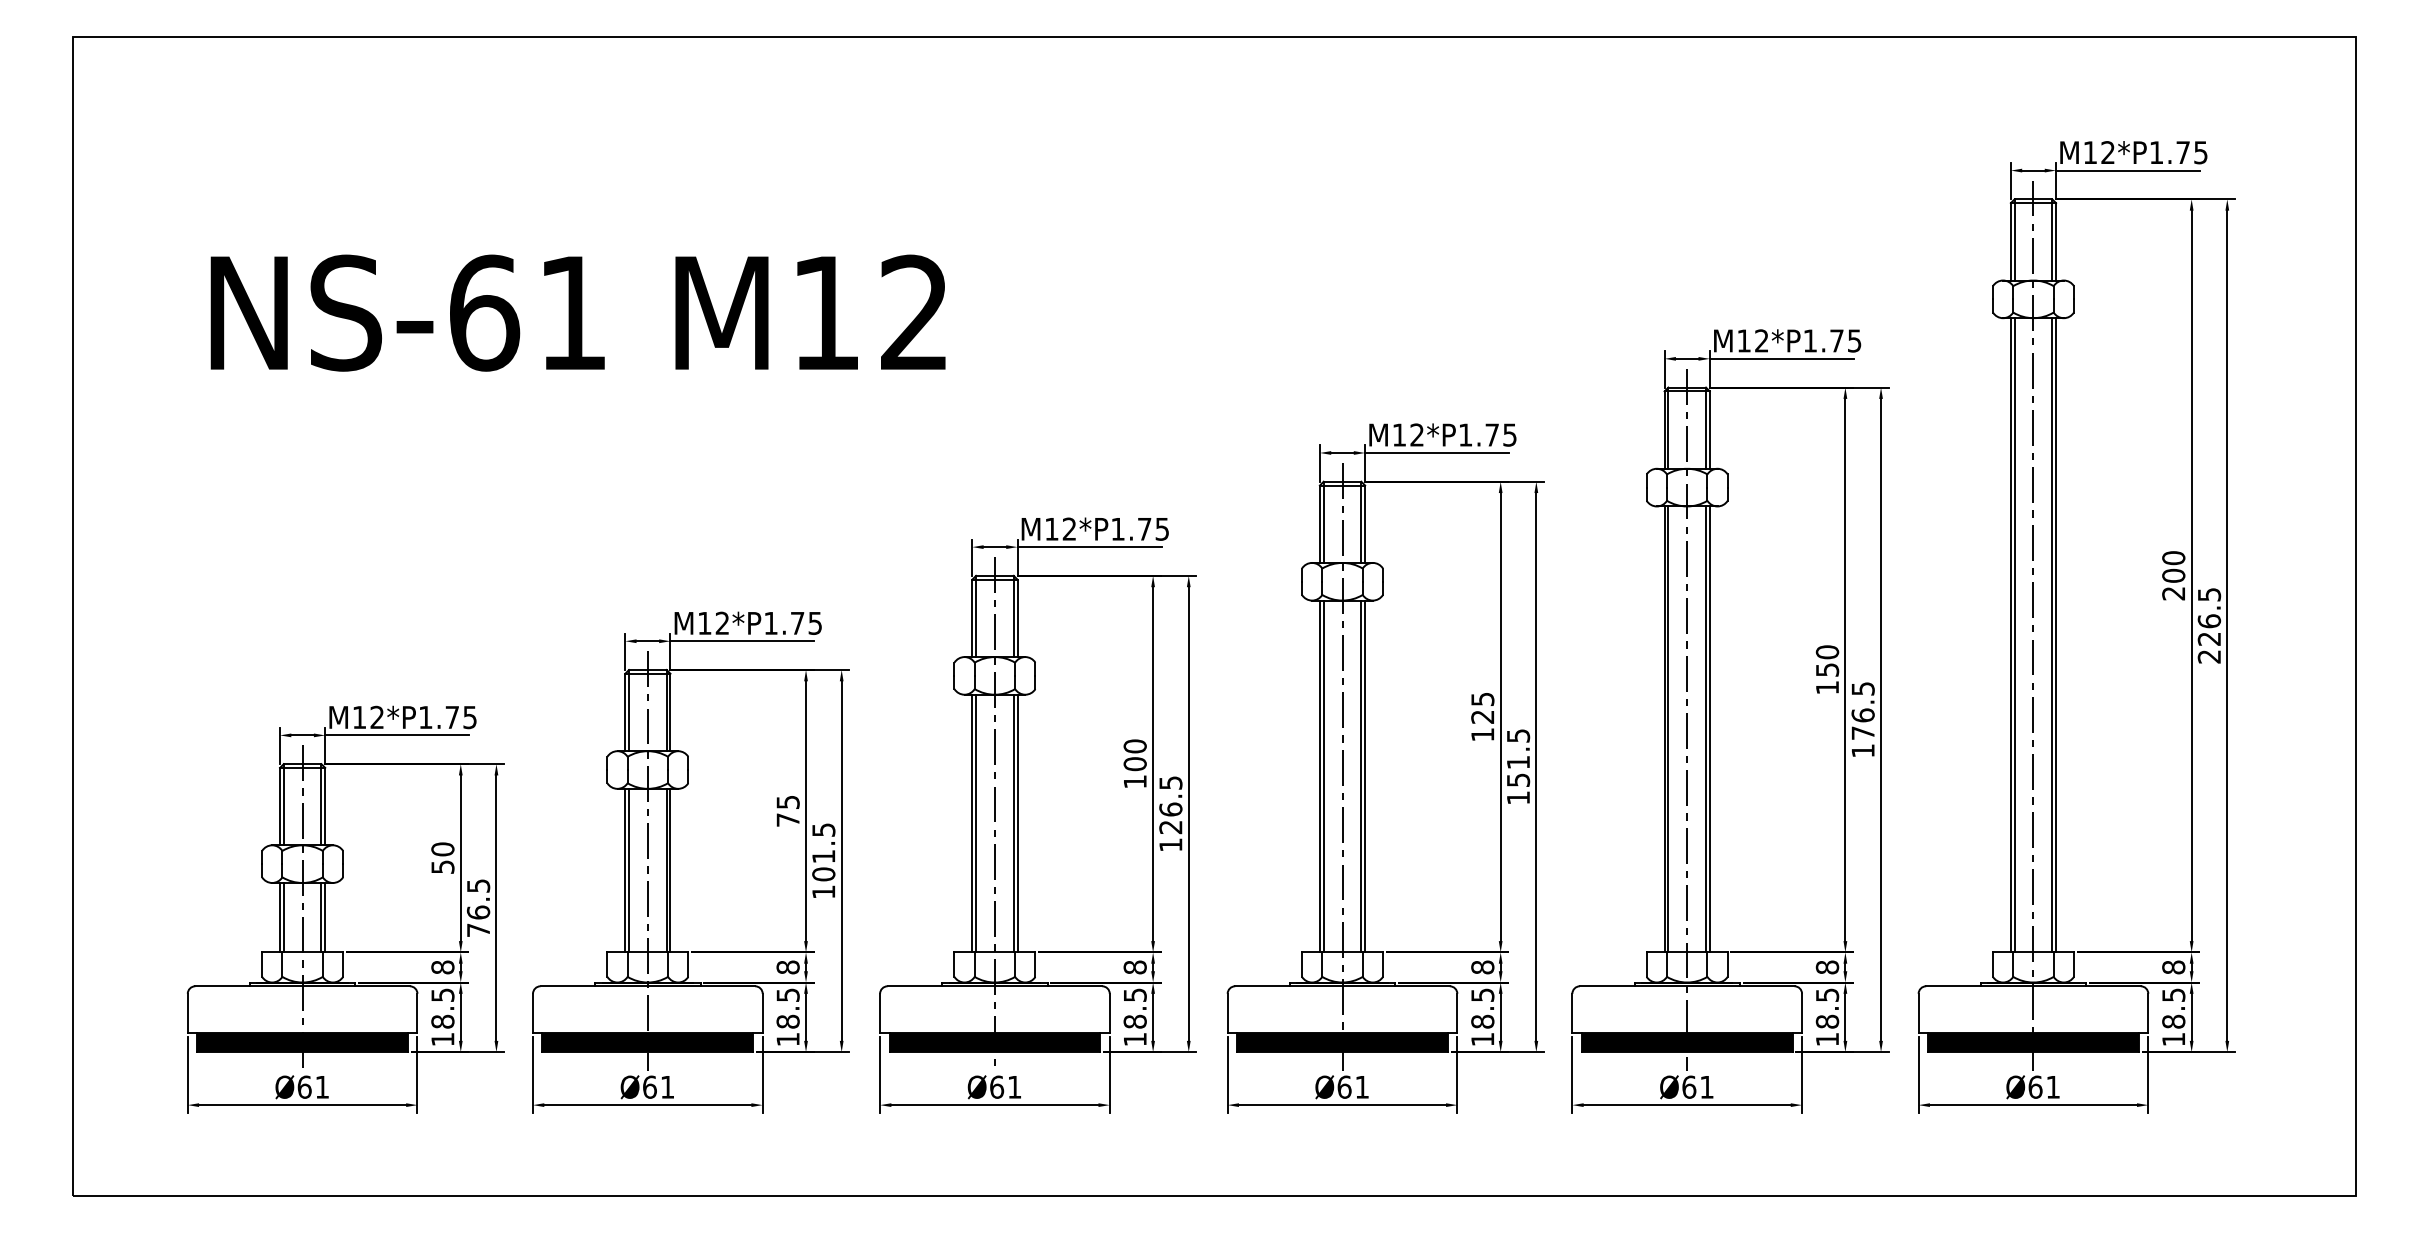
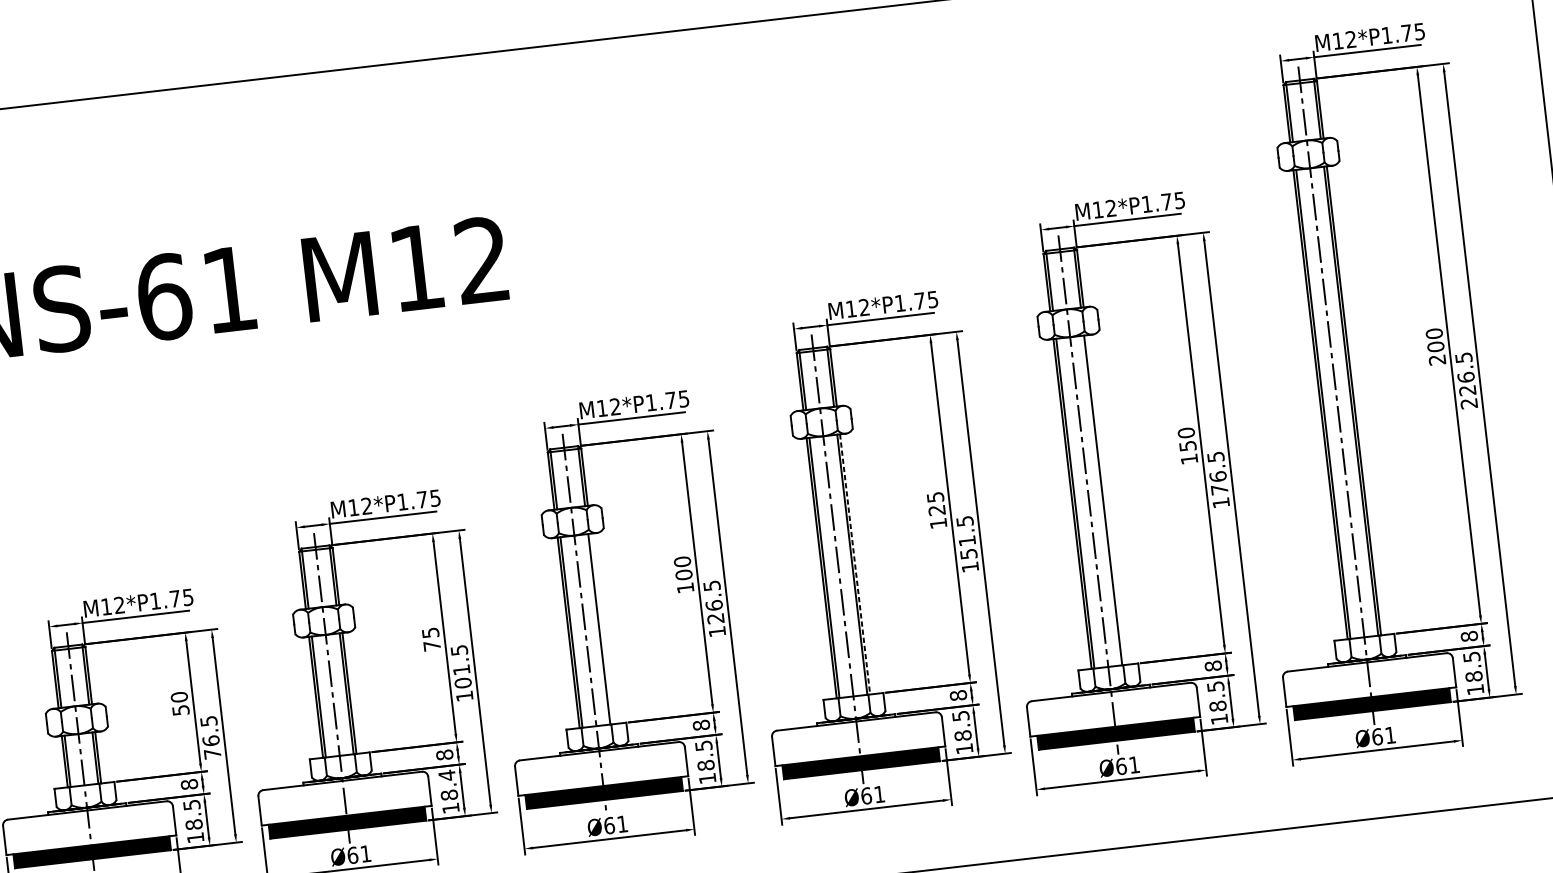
line: (1709, 729) -> (1105, 500), removed
line: (1365, 776) -> (855, 564), solid -> dashed
line: (1017, 823) -> (602, 628), removed
text: (787, 994) -> (446, 775), 18.5 -> 18.4

